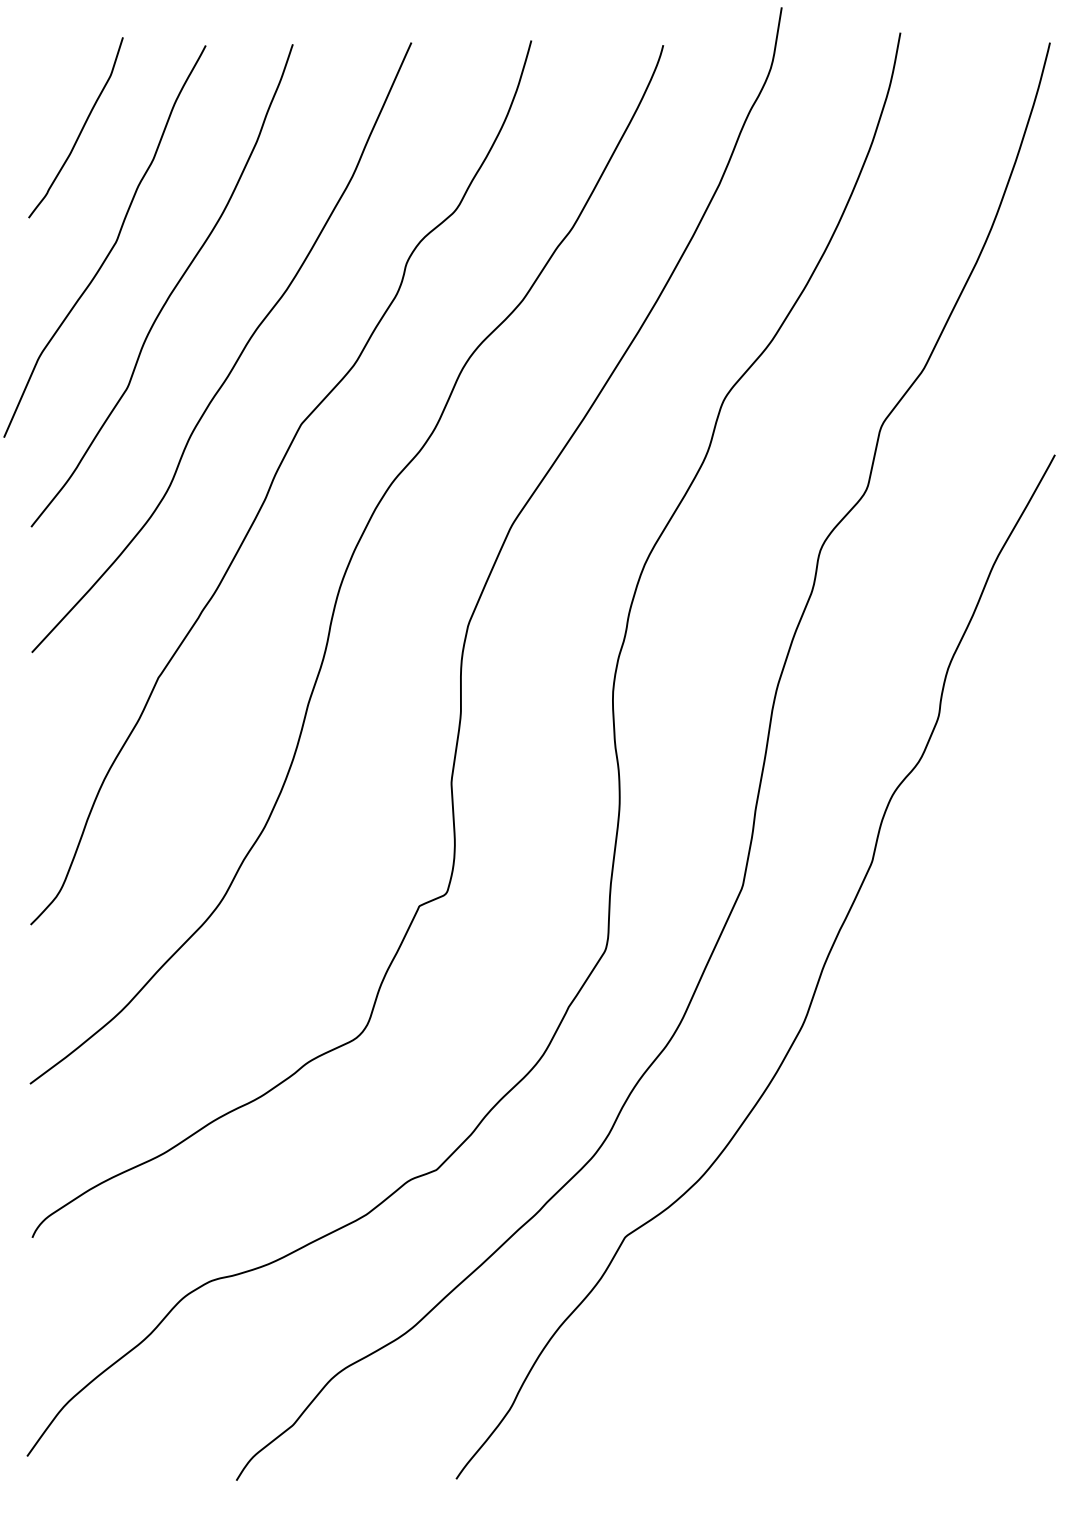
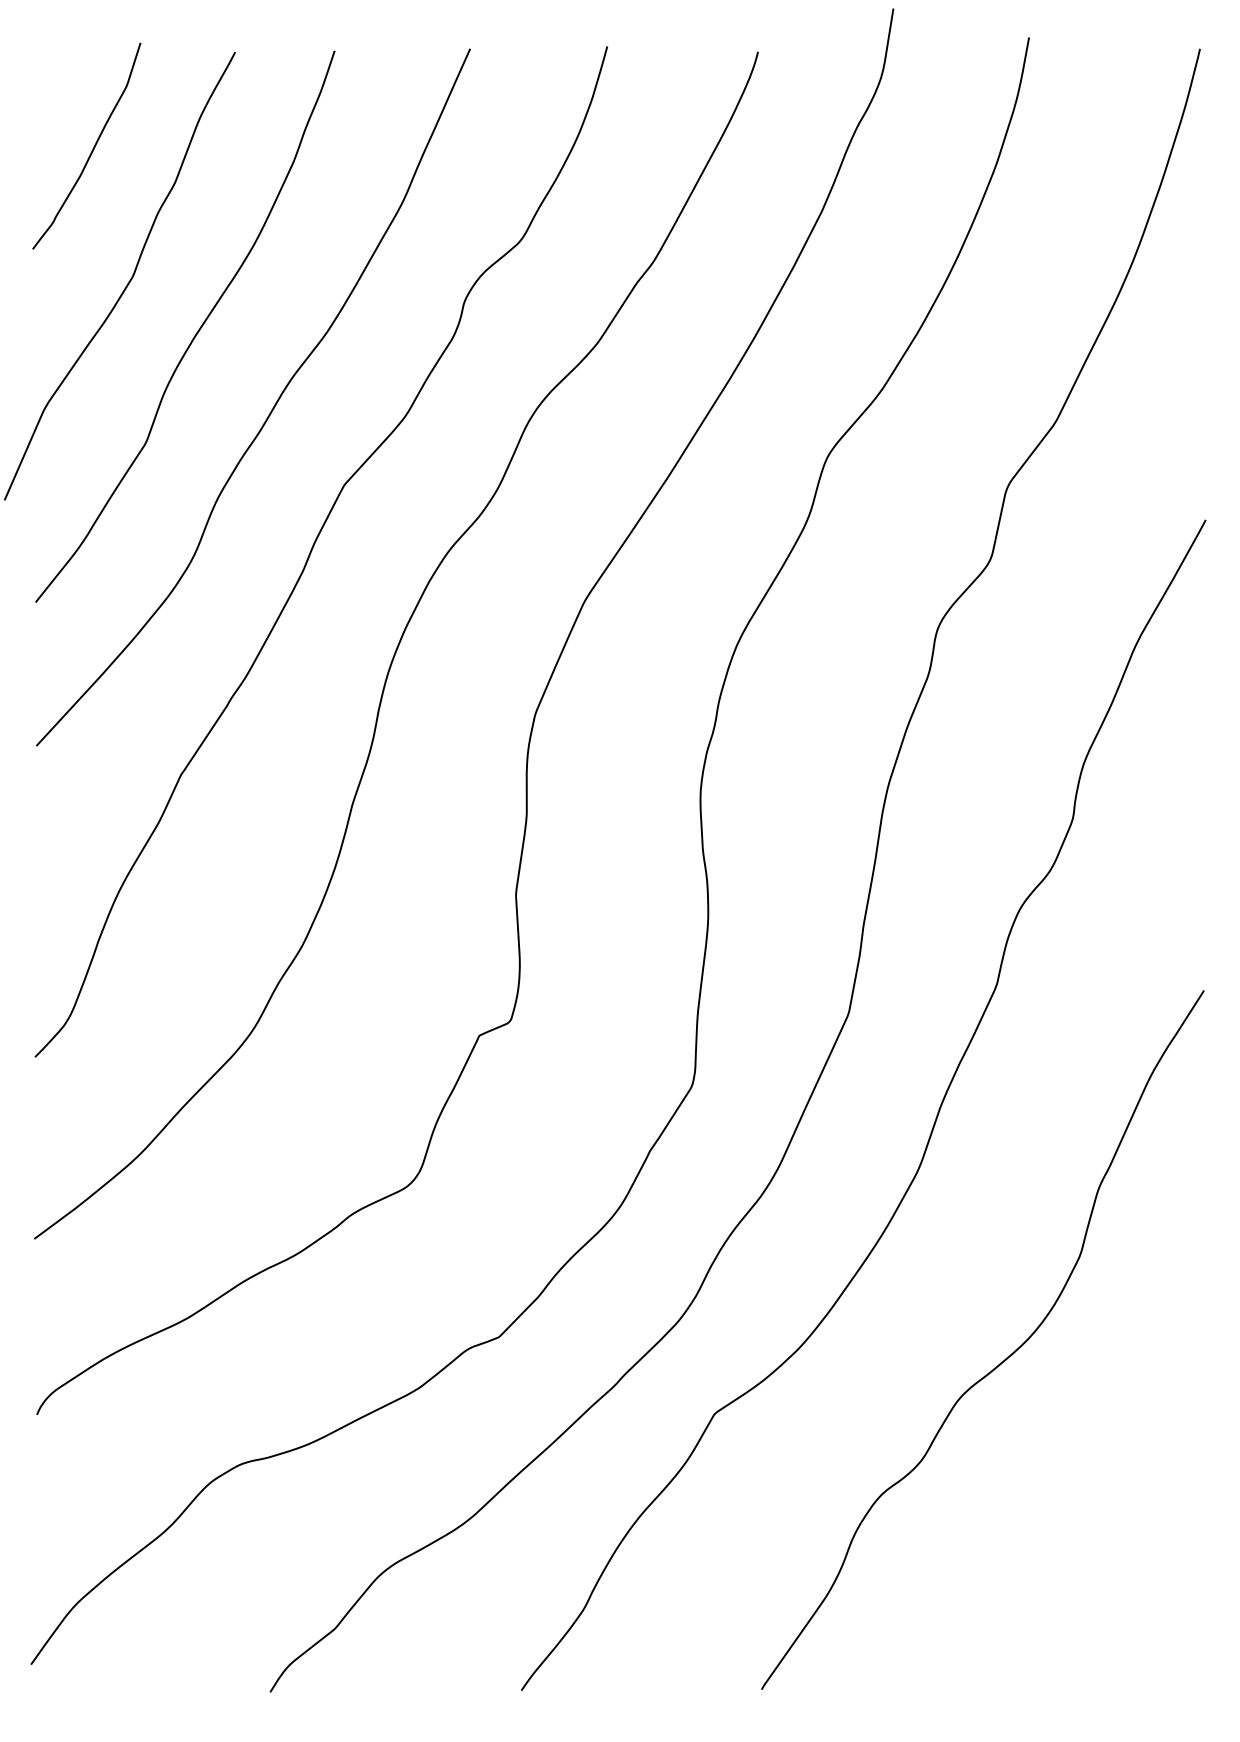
curve: (875, 1192) -> (1000, 1362), added

